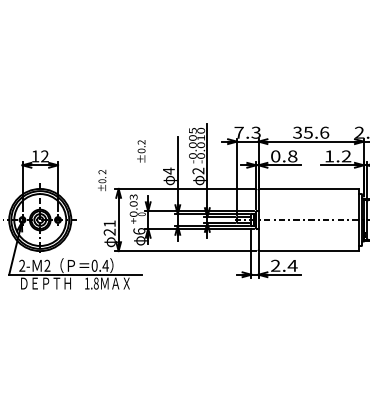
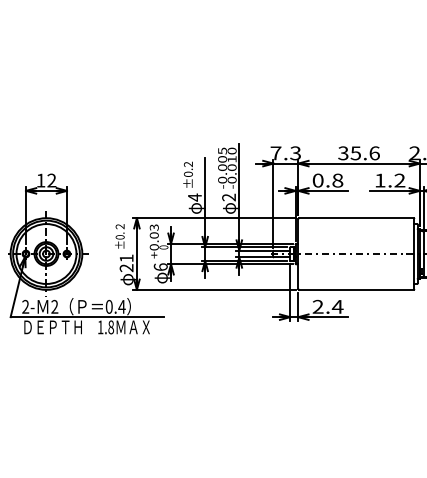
text: (140, 151) -> (187, 174), moved
text: (101, 180) -> (119, 236), moved

